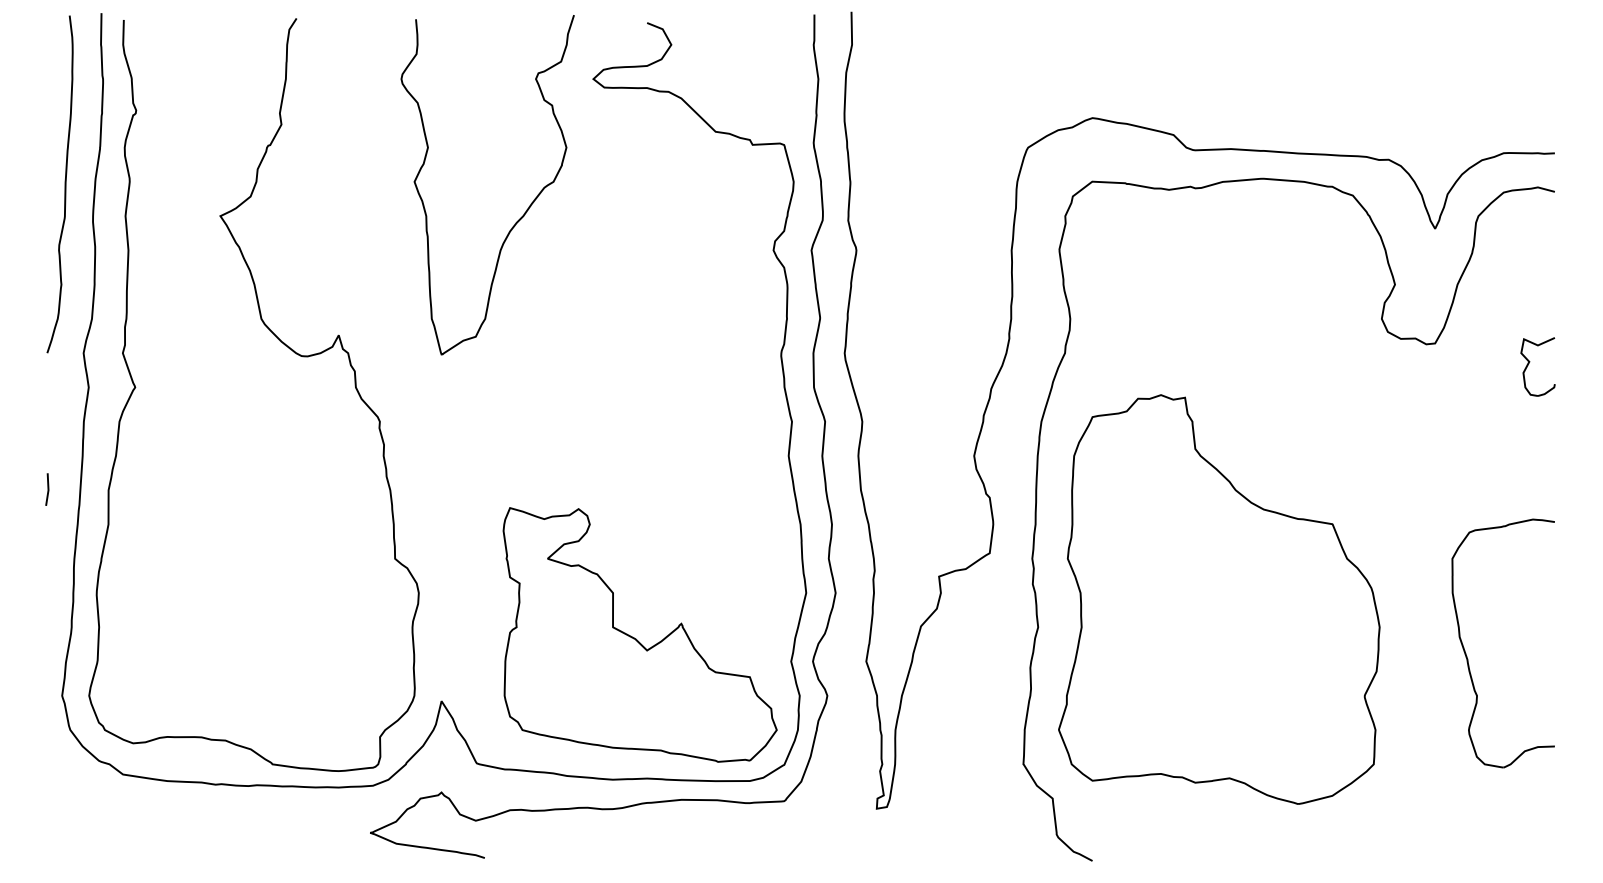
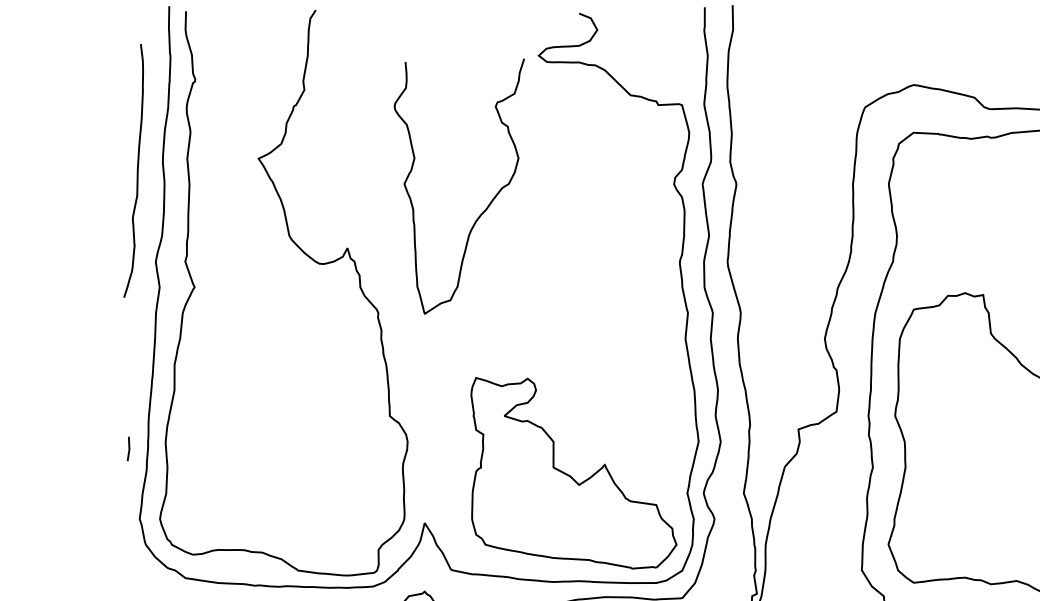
curve: (64, 184) -> (136, 170), moved
curve: (526, 209) -> (488, 204), moved
line: (47, 489) -> (128, 448), moved

